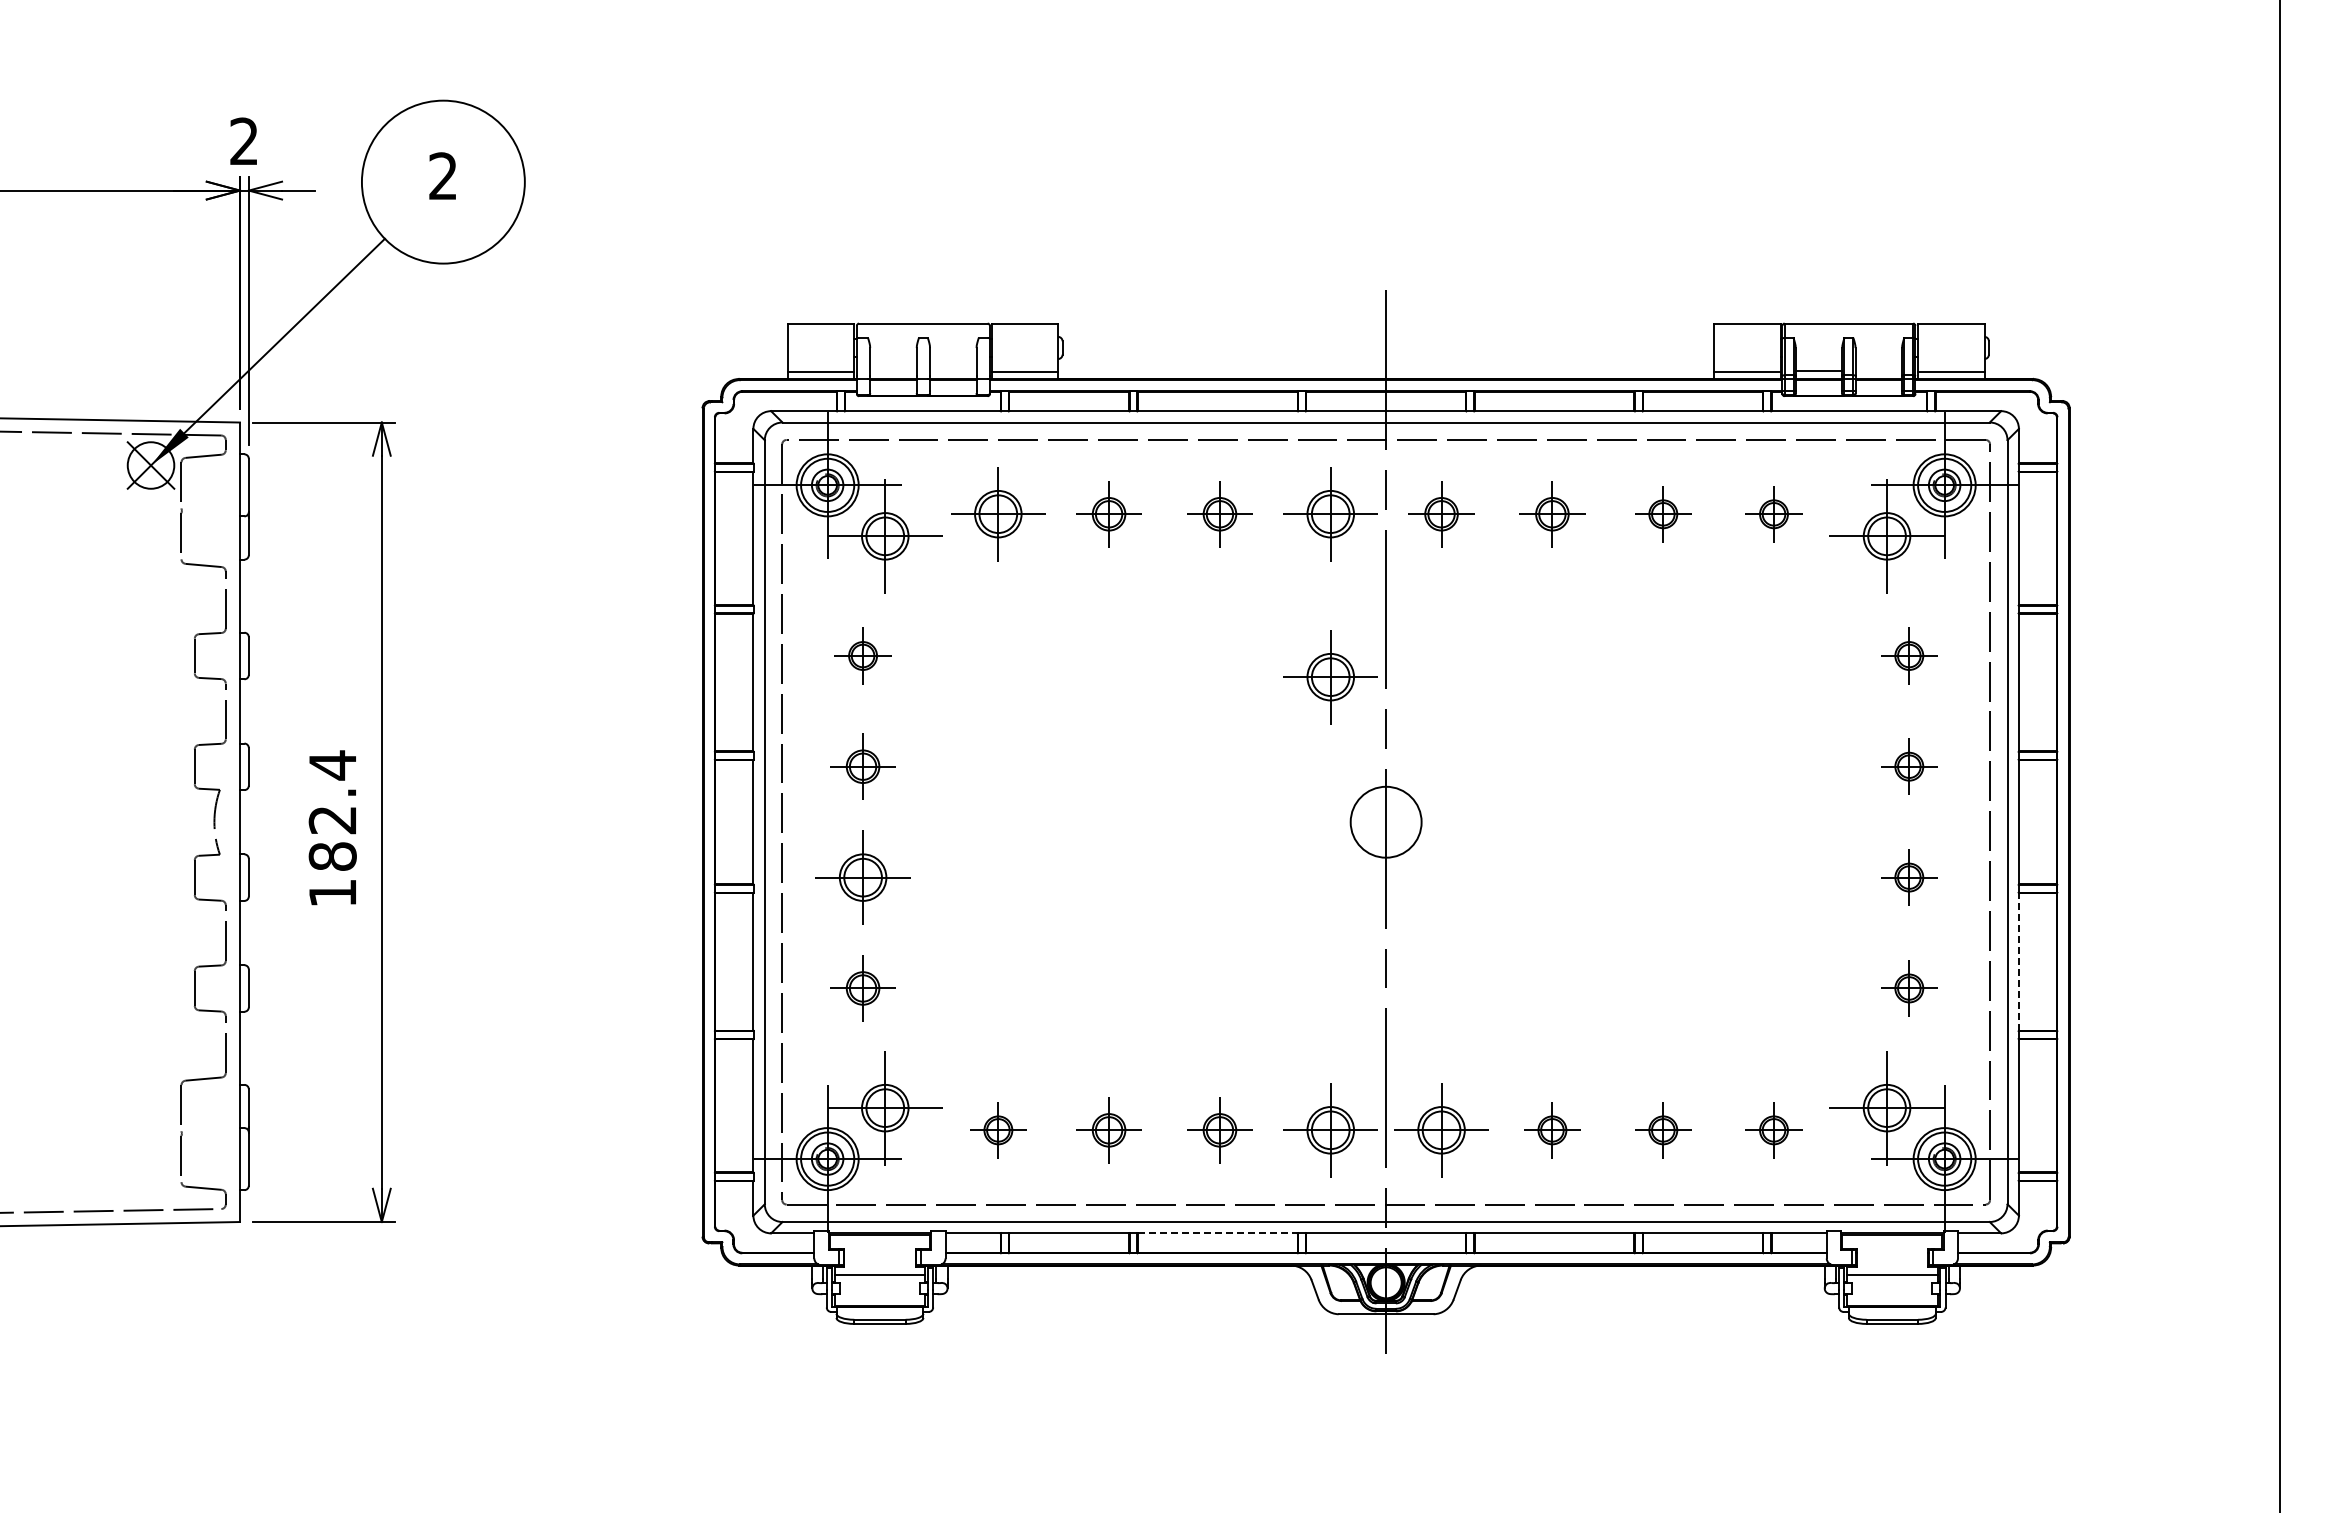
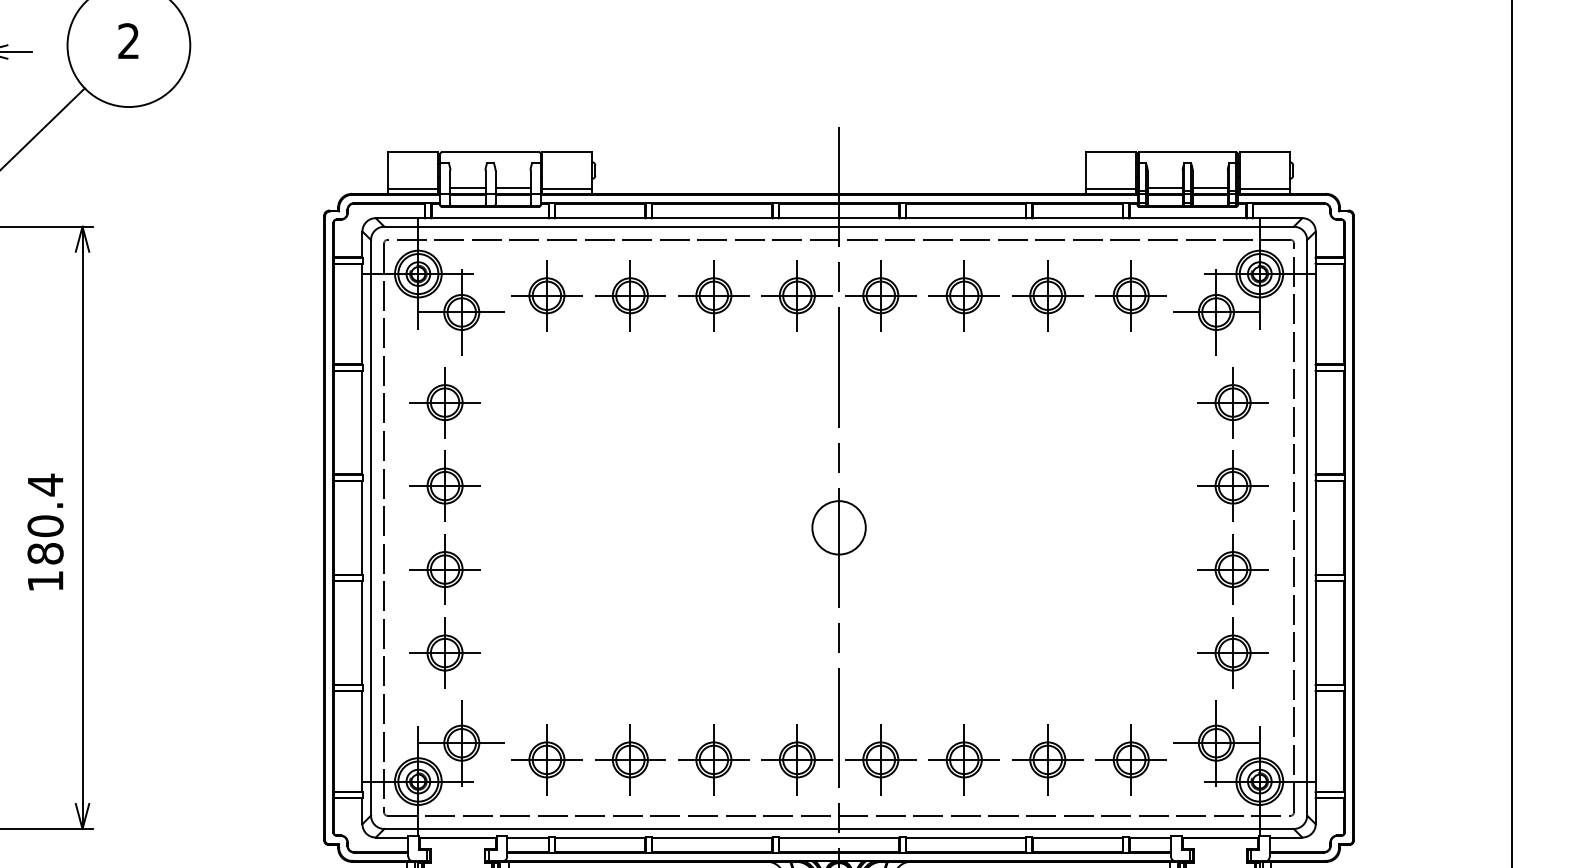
line: (893, 370) -> (467, 187), added
line: (953, 370) -> (513, 187), added
line: (1878, 370) -> (1209, 187), added
part: (1108, 514) -> (629, 296), size x1.43
part: (1219, 514) -> (713, 296), size x1.43
part: (1441, 514) -> (880, 296), size x1.43
part: (1552, 514) -> (964, 296), size x1.43
part: (1663, 514) -> (1048, 296), size x1.67
part: (1773, 514) -> (1130, 296), size x1.67
part: (862, 655) -> (444, 402), size x1.67
part: (1909, 655) -> (1233, 402), size x1.67
part: (1330, 677) -> (797, 418), removed
part: (862, 766) -> (444, 485), size x1.43
part: (1909, 766) -> (1233, 485), size x1.67
text: (332, 819) -> (45, 525), 182.4 -> 180.4
part: (1909, 877) -> (1233, 569), size x1.67
line: (2018, 961) -> (1315, 632), dashed -> solid
part: (862, 988) -> (444, 653), size x1.43
part: (1909, 988) -> (1233, 653), size x1.67
part: (998, 1130) -> (547, 760), size x1.67
part: (1108, 1130) -> (629, 760), size x1.43
part: (1219, 1130) -> (713, 760), size x1.43
part: (1552, 1130) -> (964, 760), size x1.67
part: (1663, 1130) -> (1048, 760), size x1.67
part: (1773, 1130) -> (1130, 760), size x1.67
line: (1217, 1233) -> (712, 837), dashed -> solid

